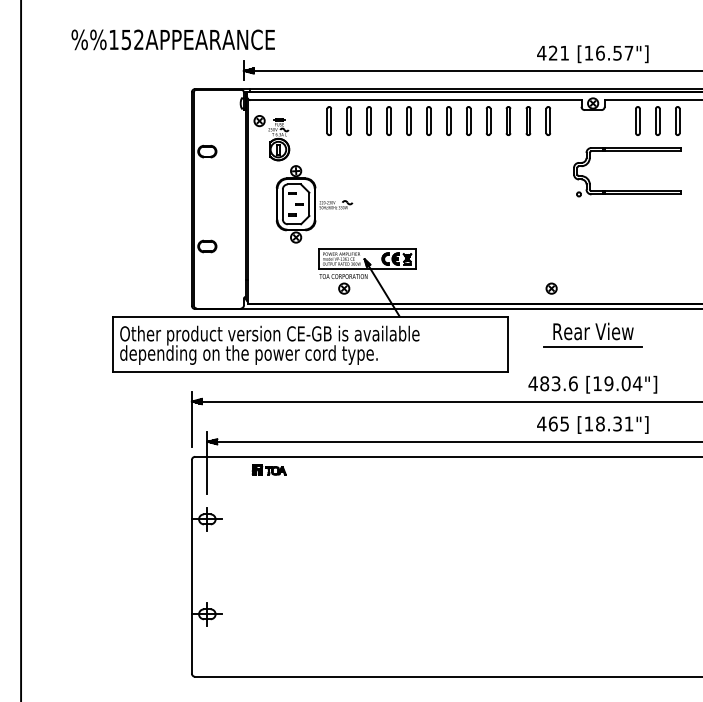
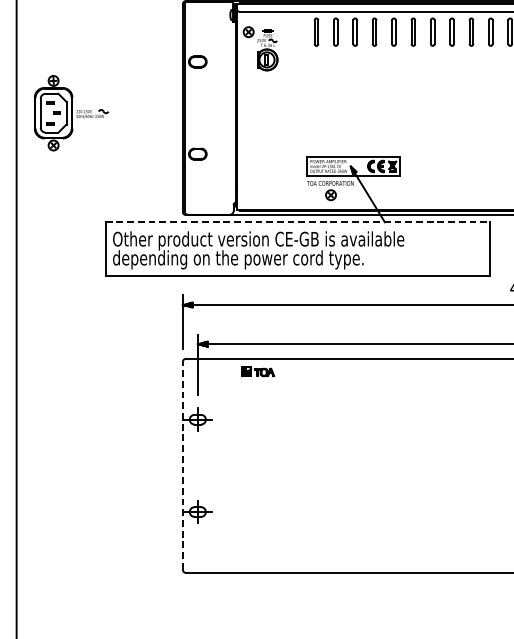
part: (314, 204) -> (71, 113), moved
line: (310, 316) -> (298, 222), solid -> dashed
line: (191, 566) -> (182, 465), solid -> dashed

